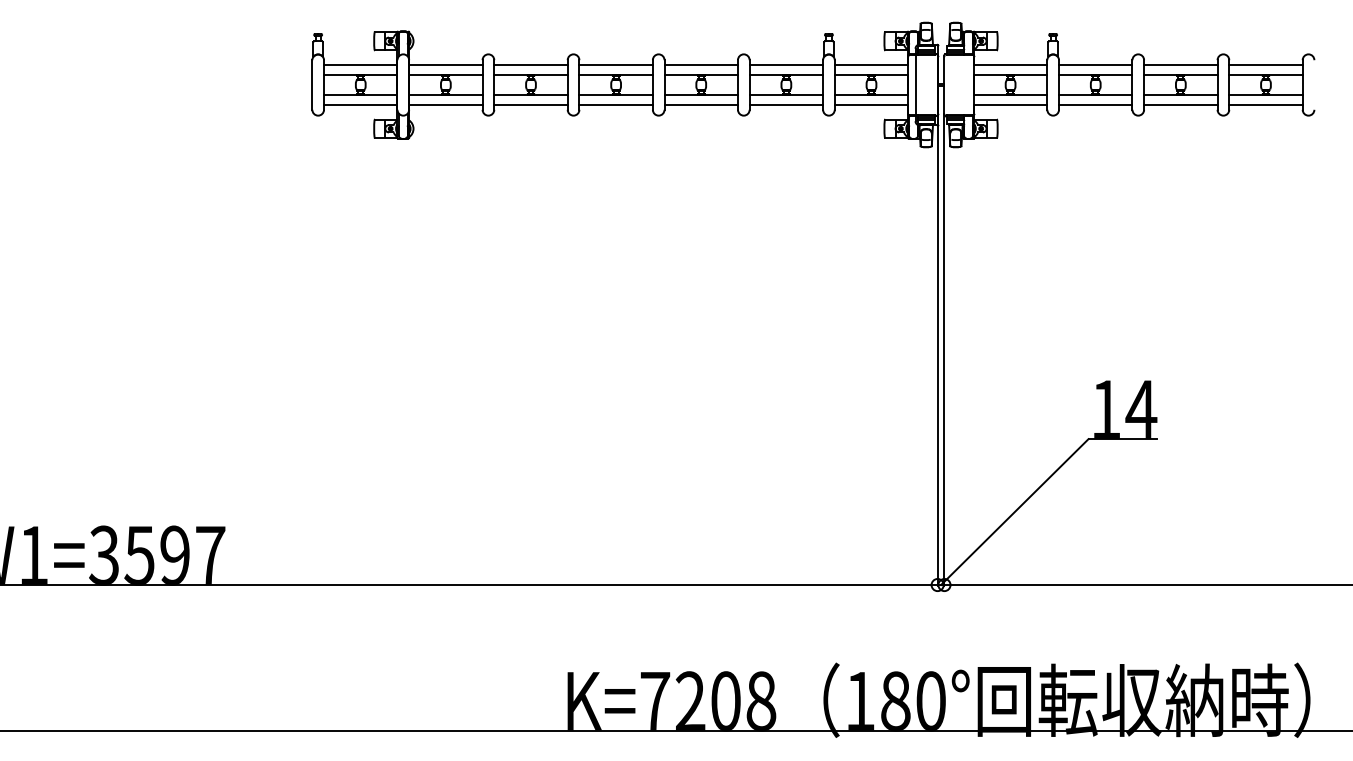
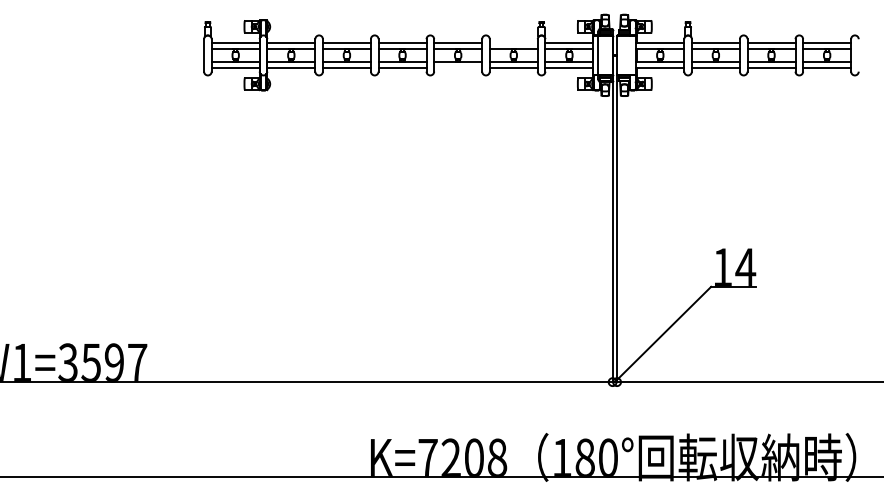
line: (785, 65) -> (513, 42), removed
line: (701, 104) -> (458, 68), removed

